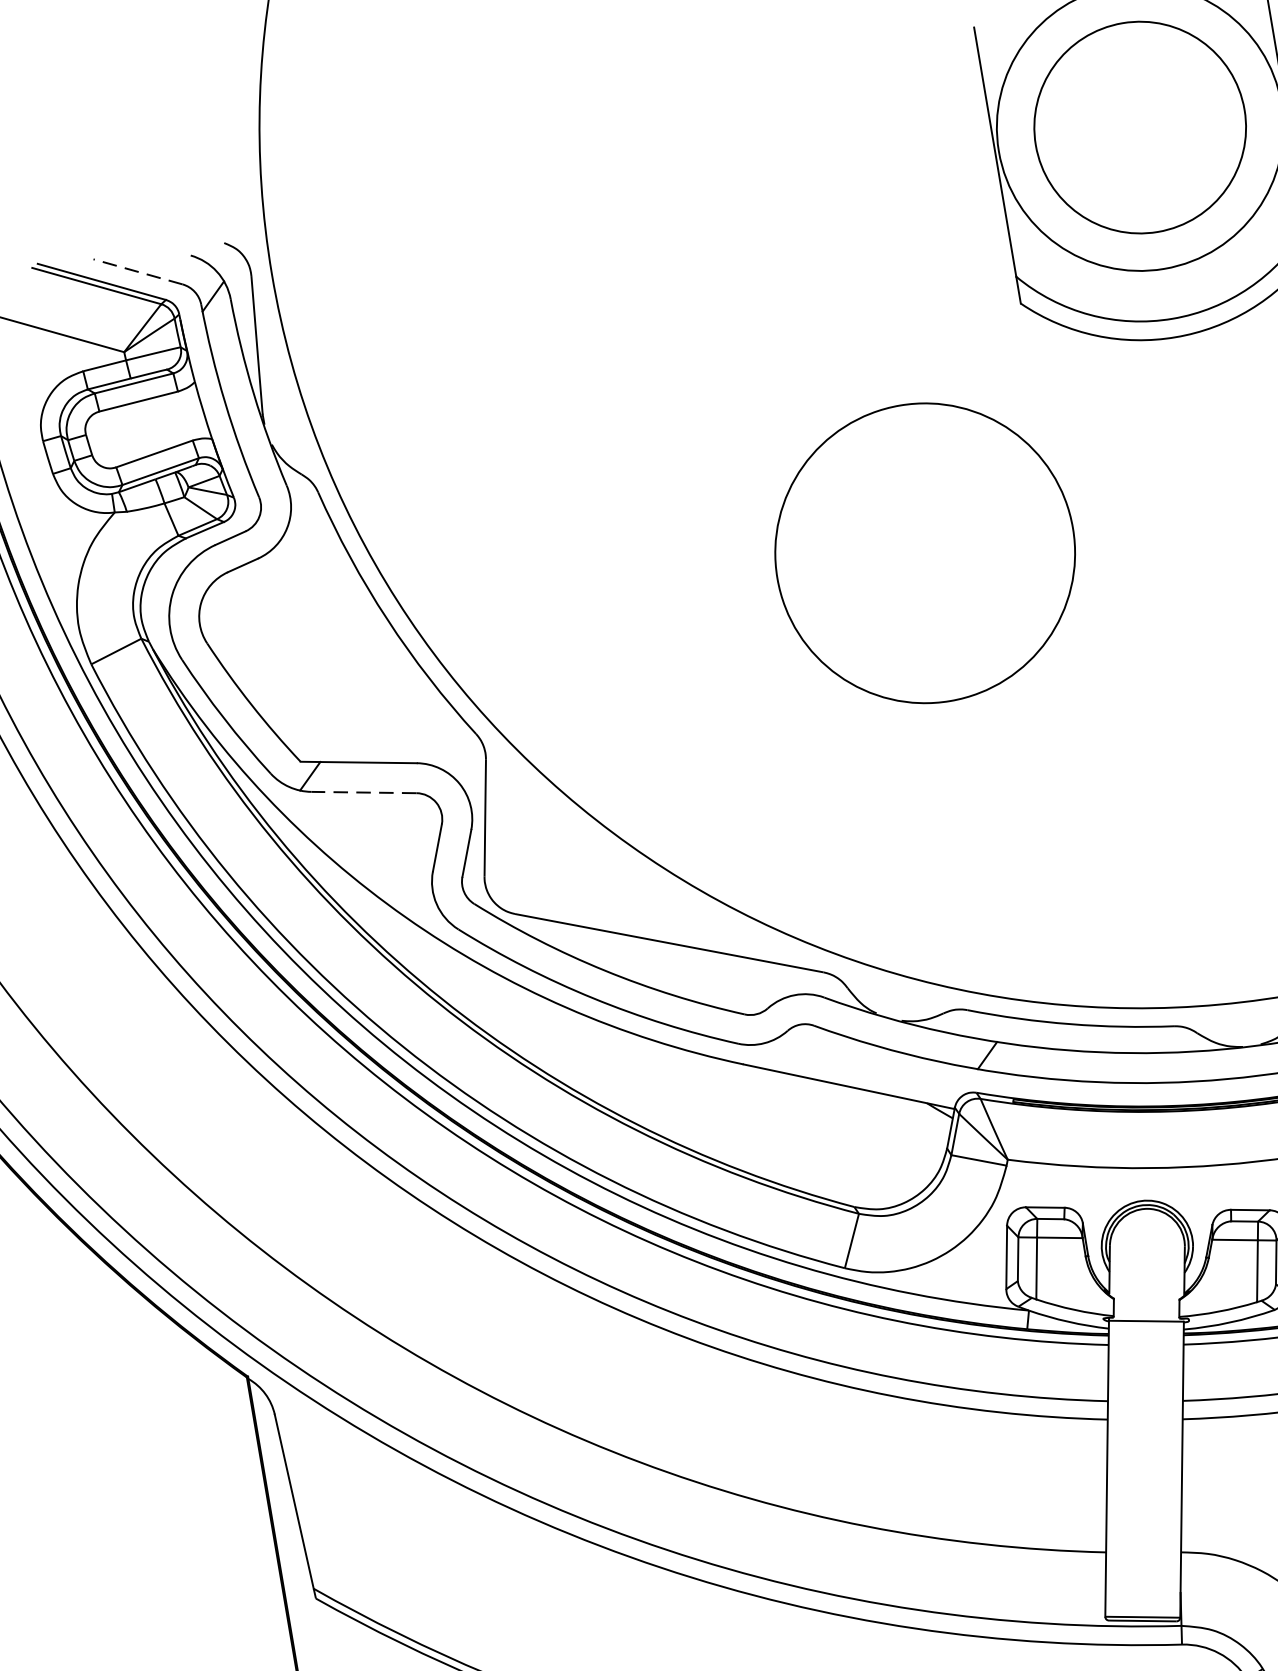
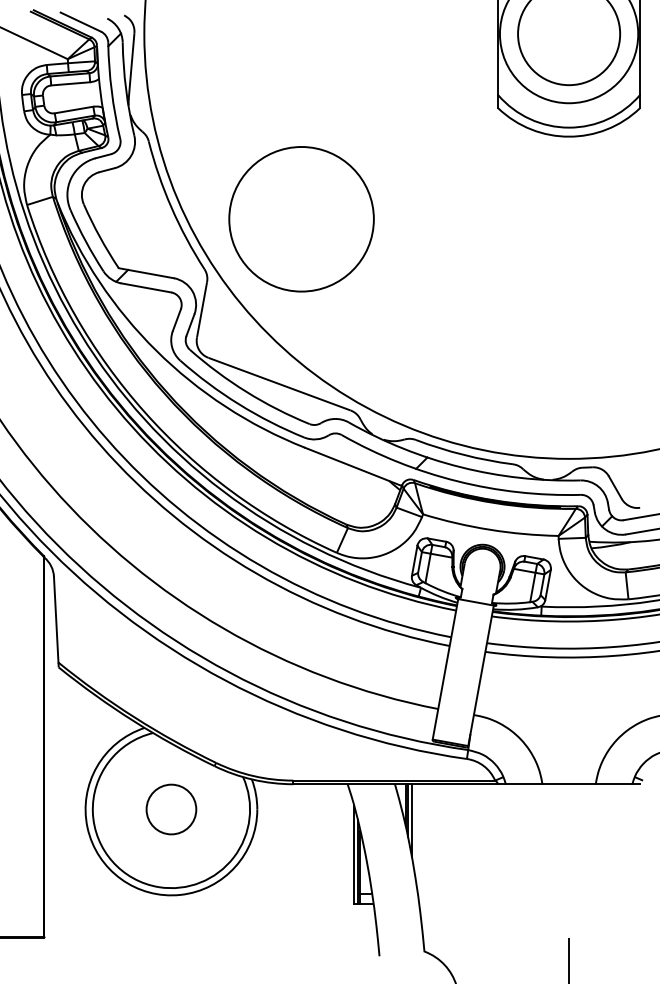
line: (137, 270) -> (80, 21), dashed -> solid
circle: (925, 553) -> (301, 219), moved
line: (361, 791) -> (145, 287), dashed -> solid

